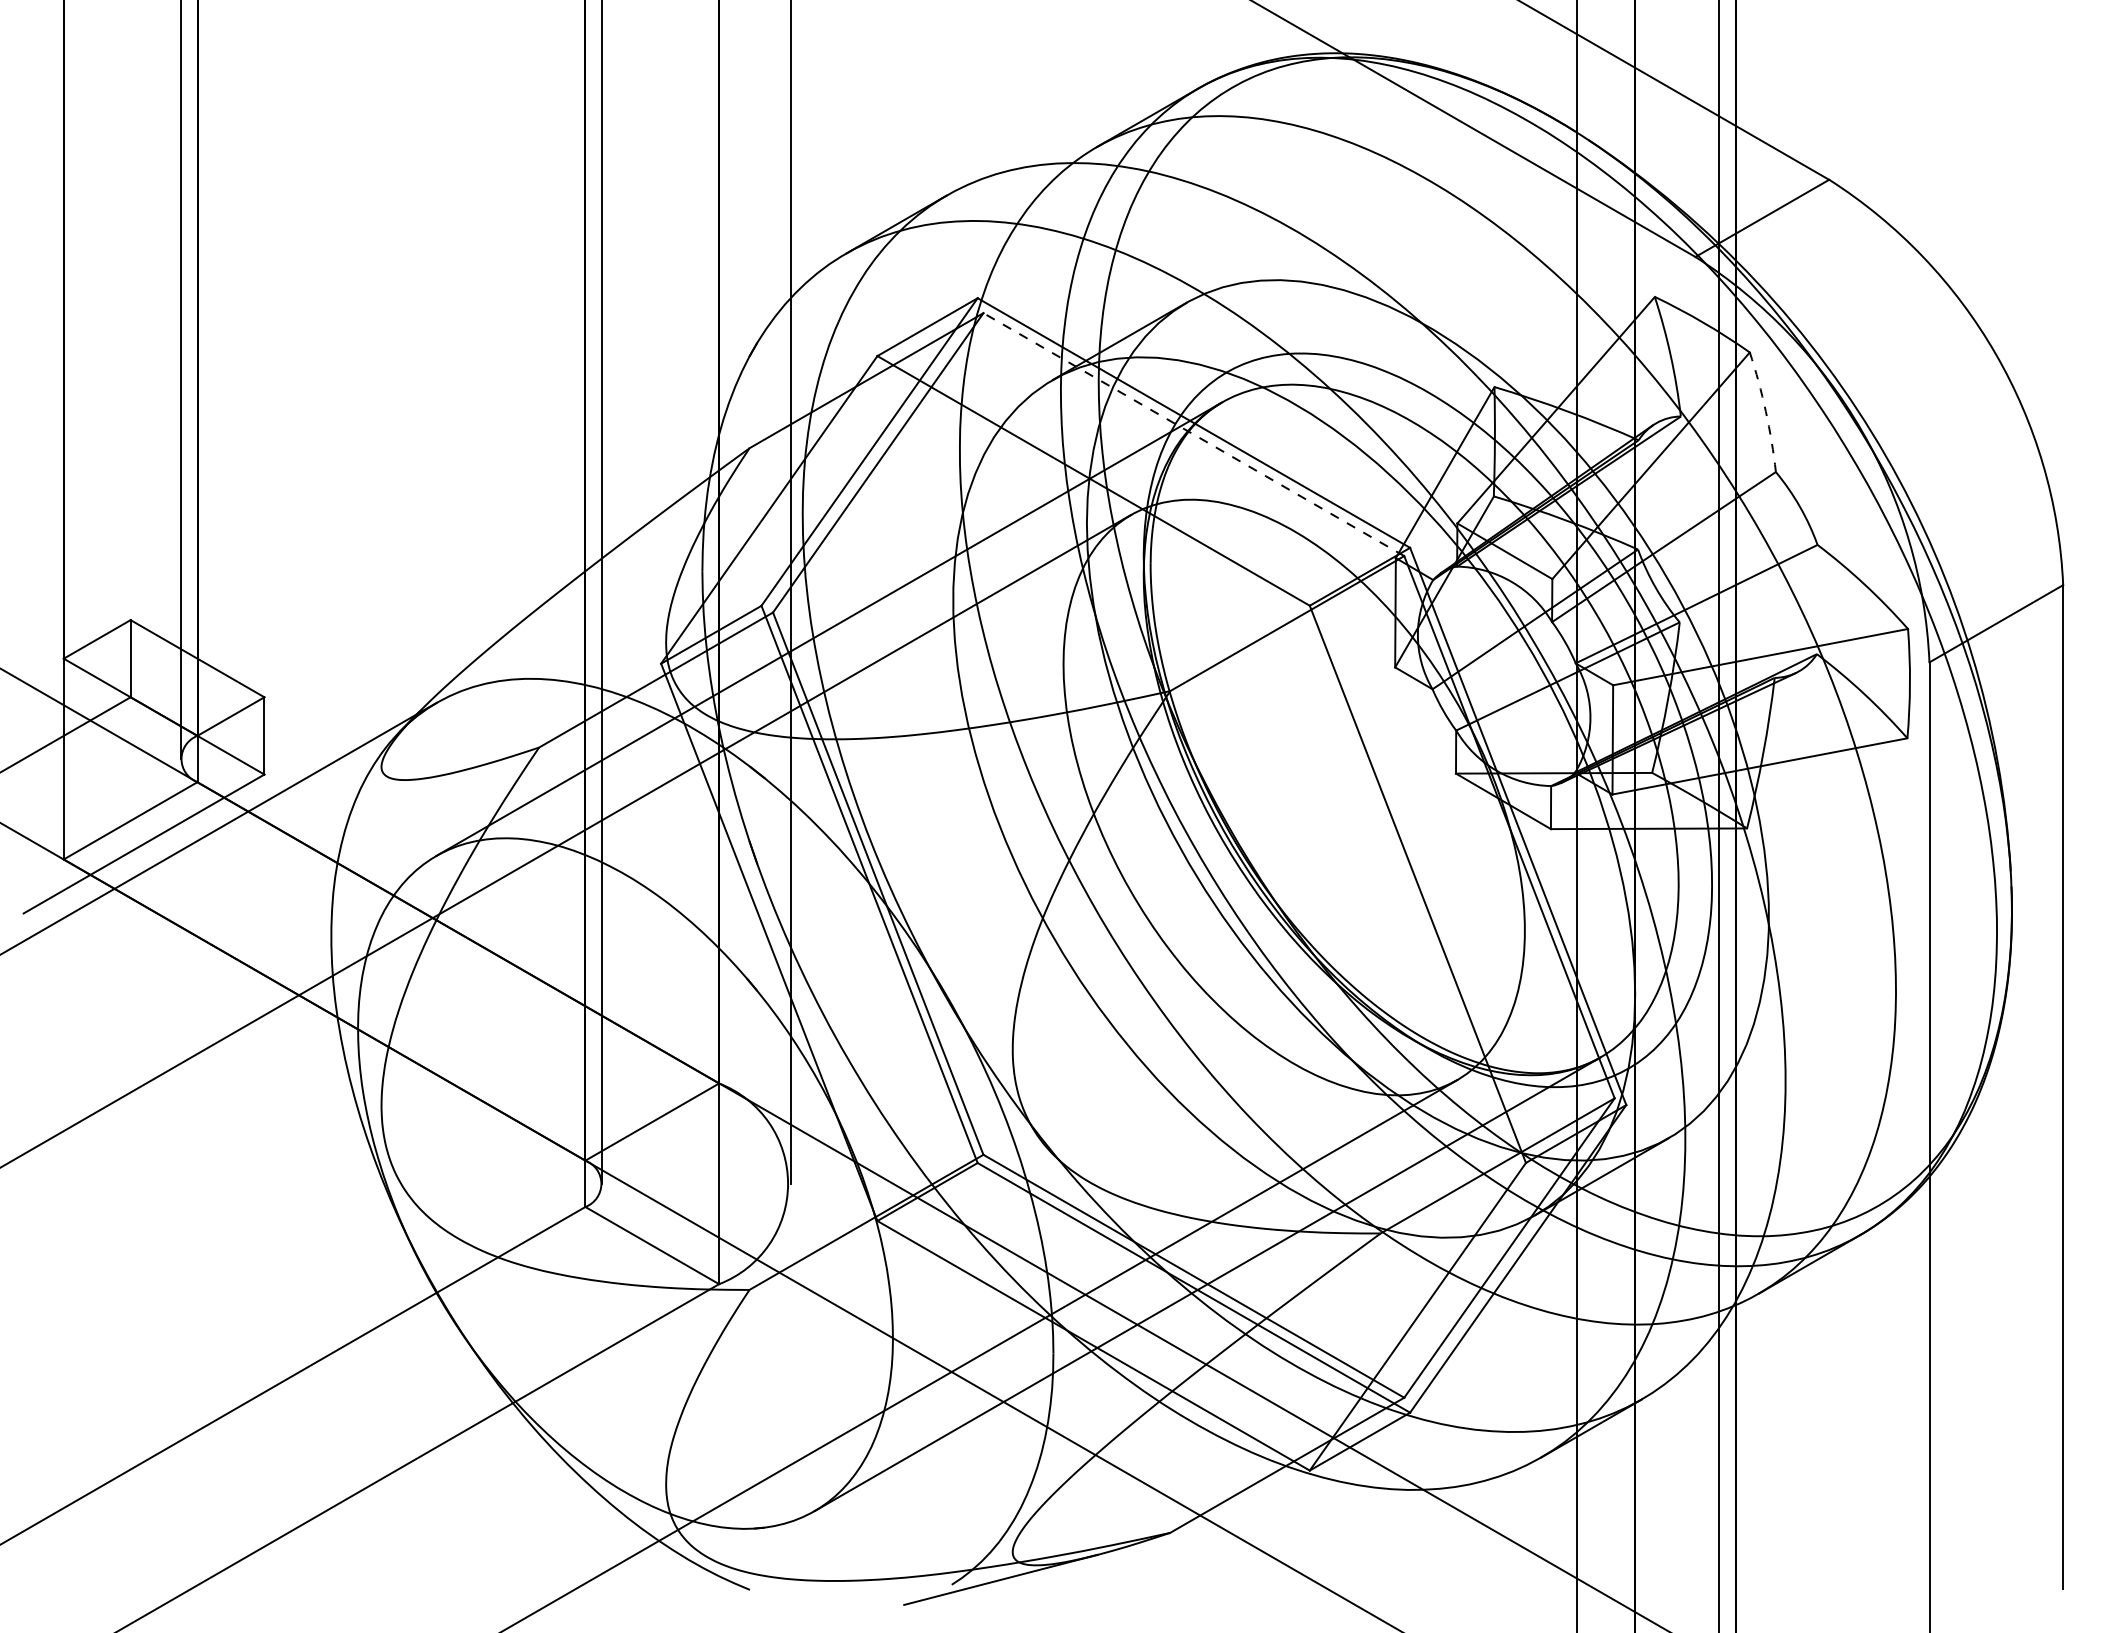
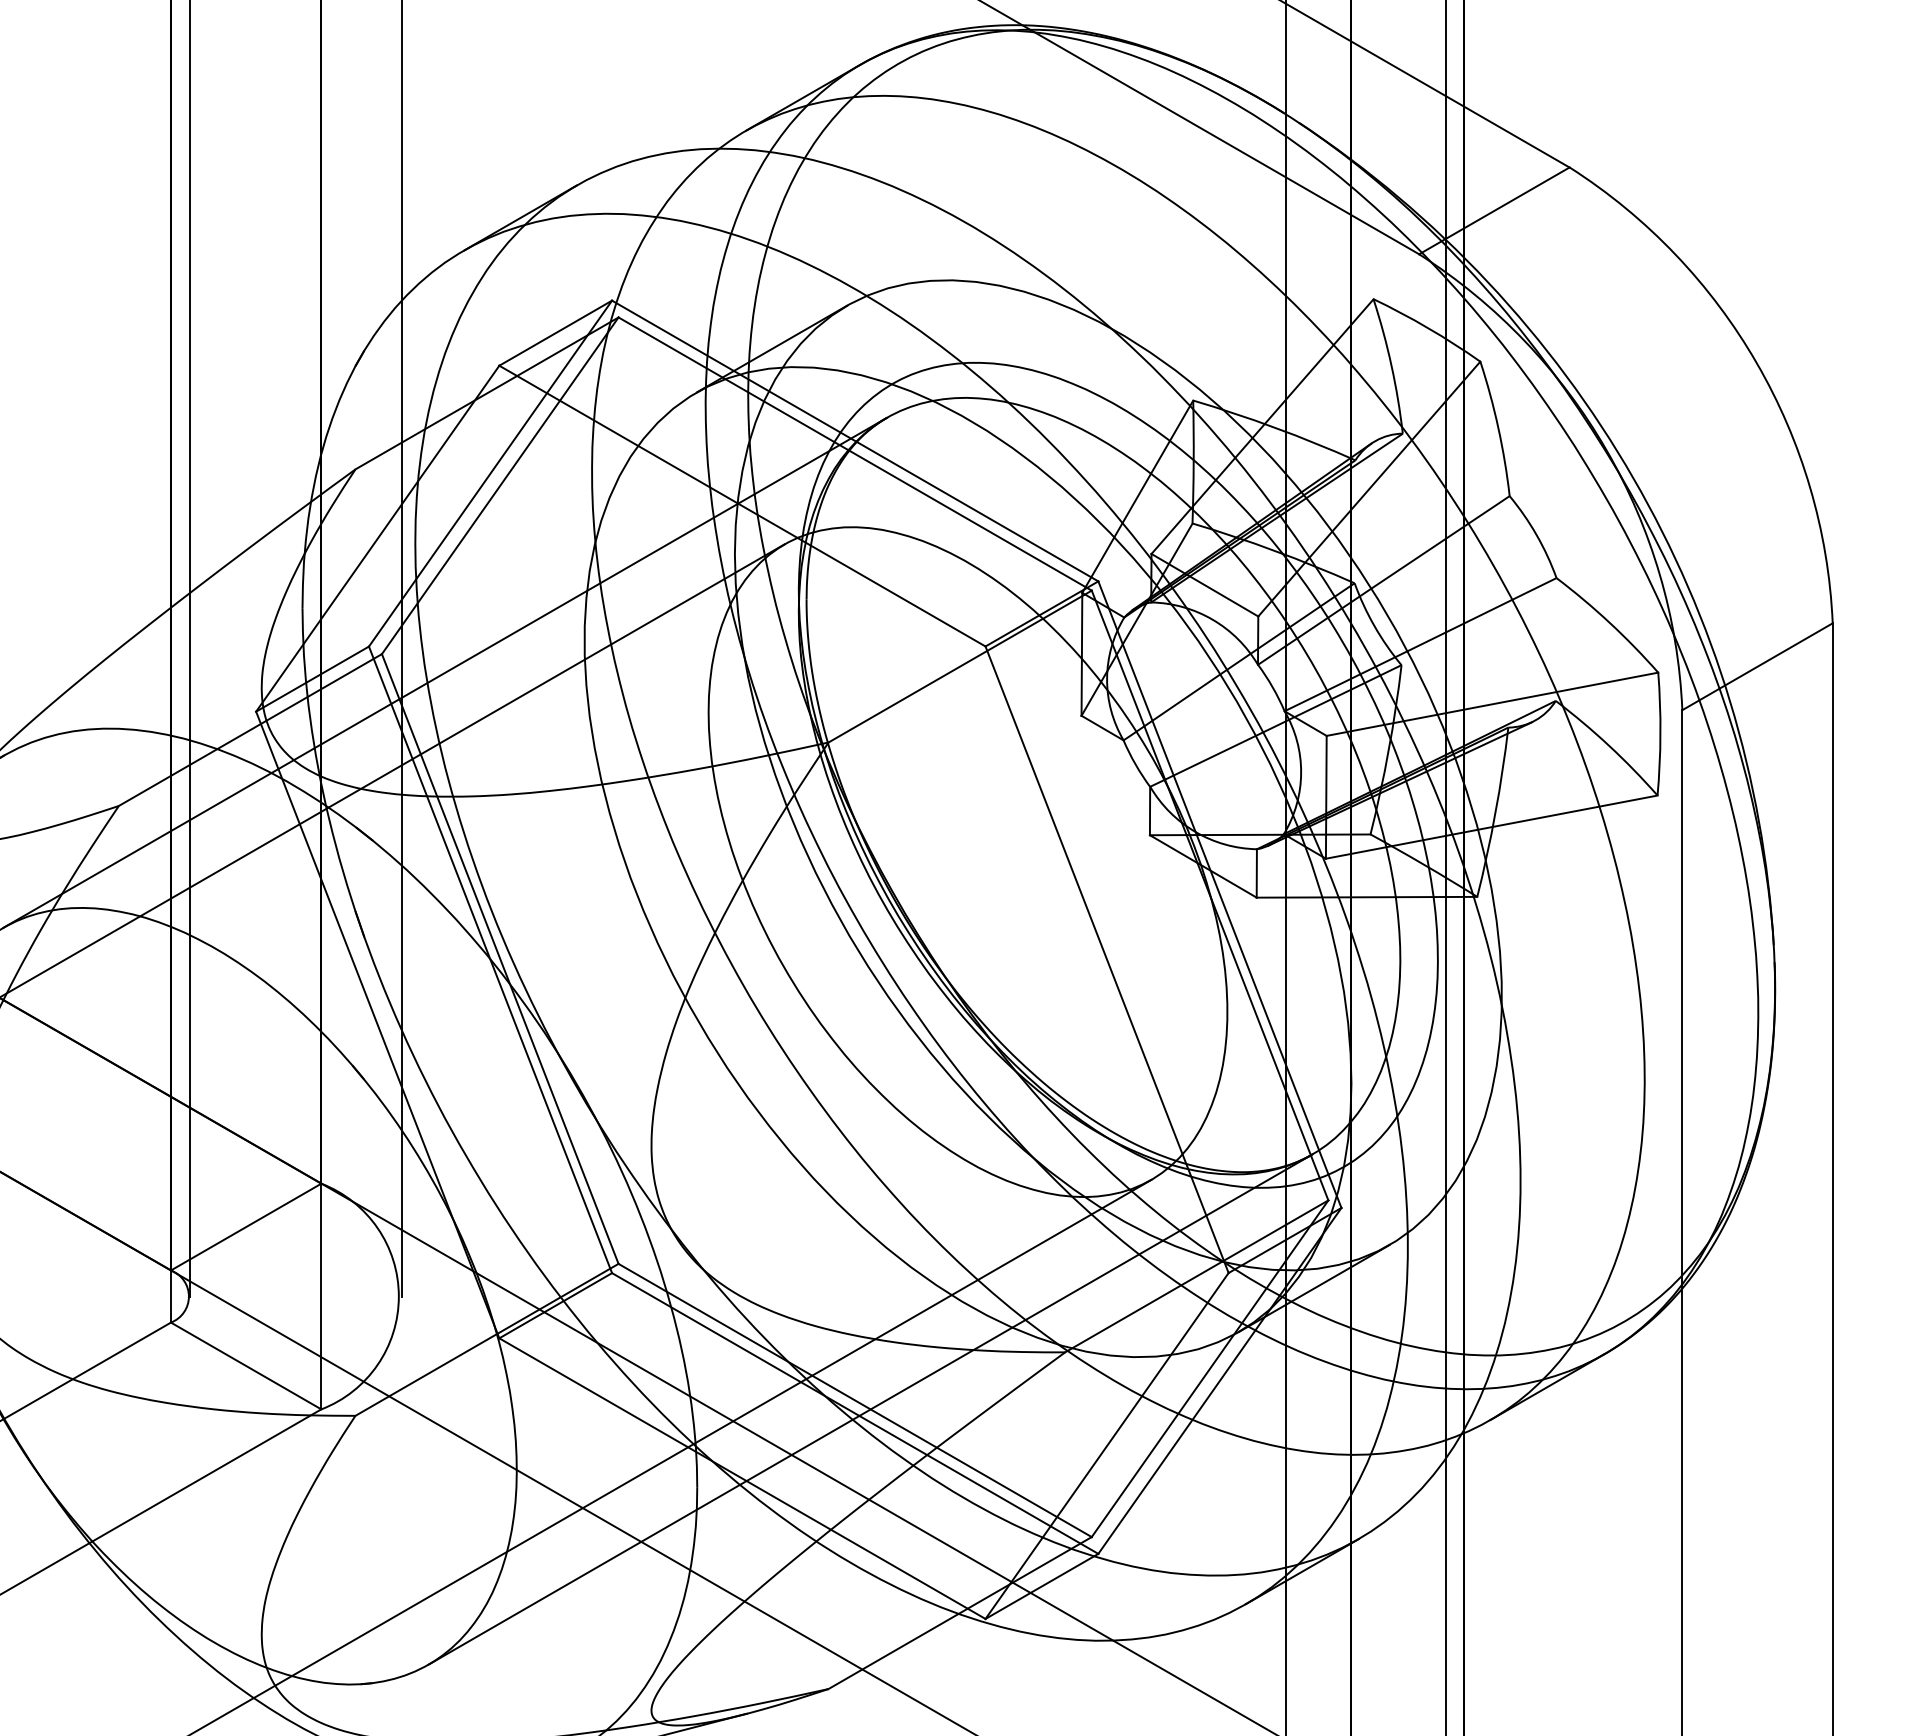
arc: (1765, 411) -> (1497, 428), dashed -> solid
line: (1193, 434) -> (854, 453), dashed -> solid

